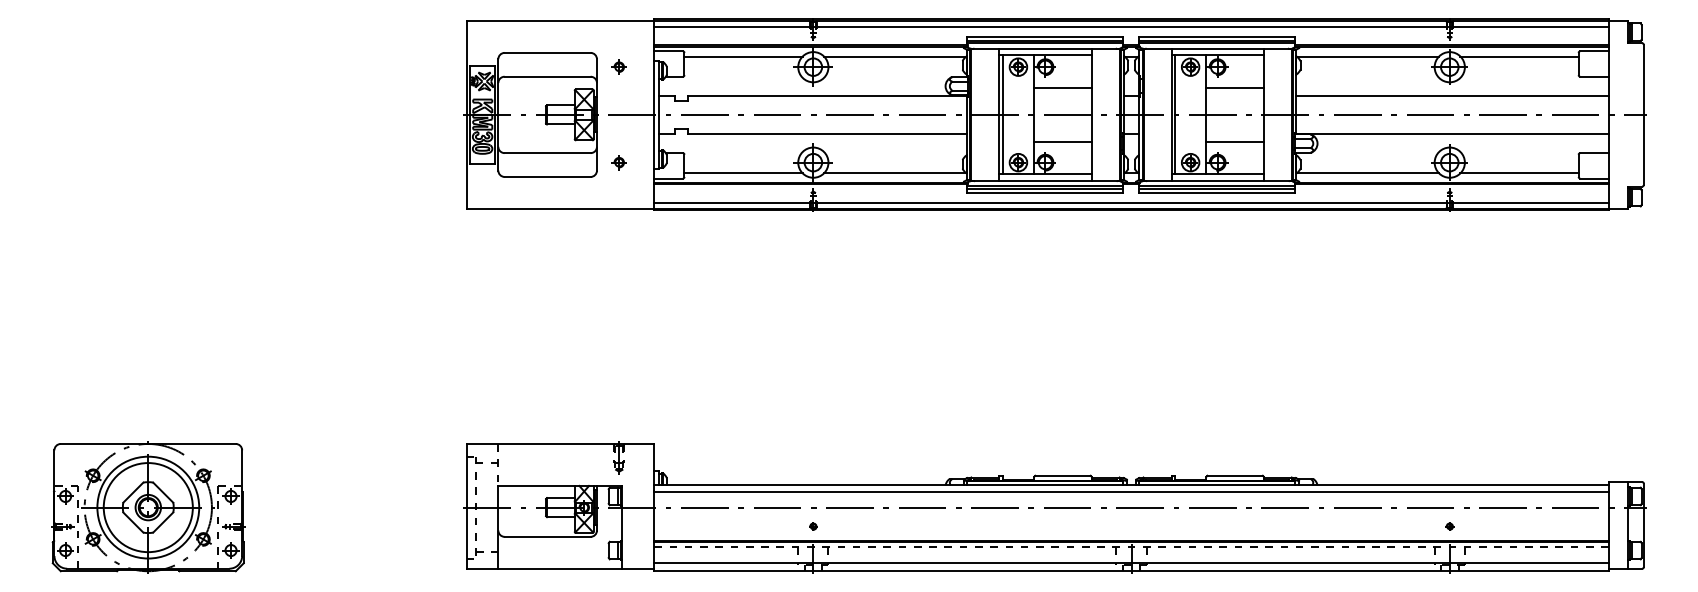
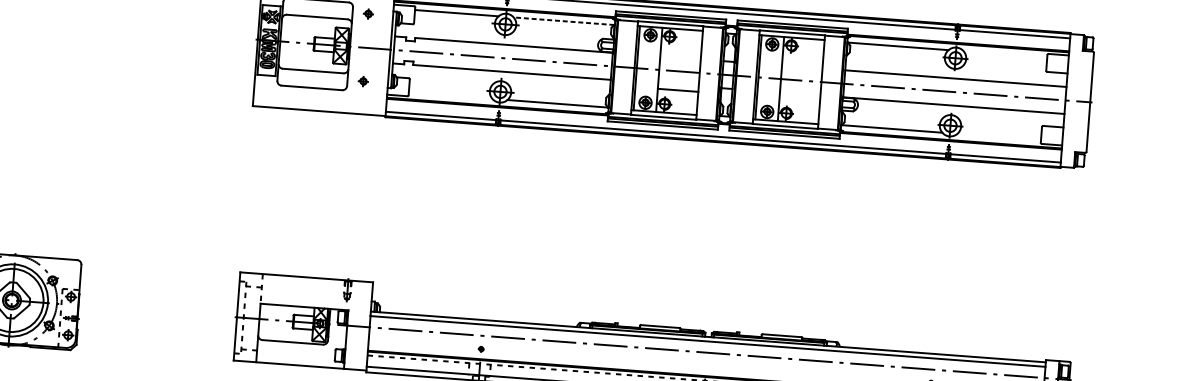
line: (894, 56) -> (563, 21), solid -> dashed
line: (1519, 56) -> (1005, 54), removed
line: (1062, 88) -> (680, 52), removed
line: (1234, 88) -> (802, 61), removed
line: (1234, 141) -> (799, 99), removed
line: (743, 173) -> (450, 95), removed
line: (1519, 173) -> (999, 137), removed

